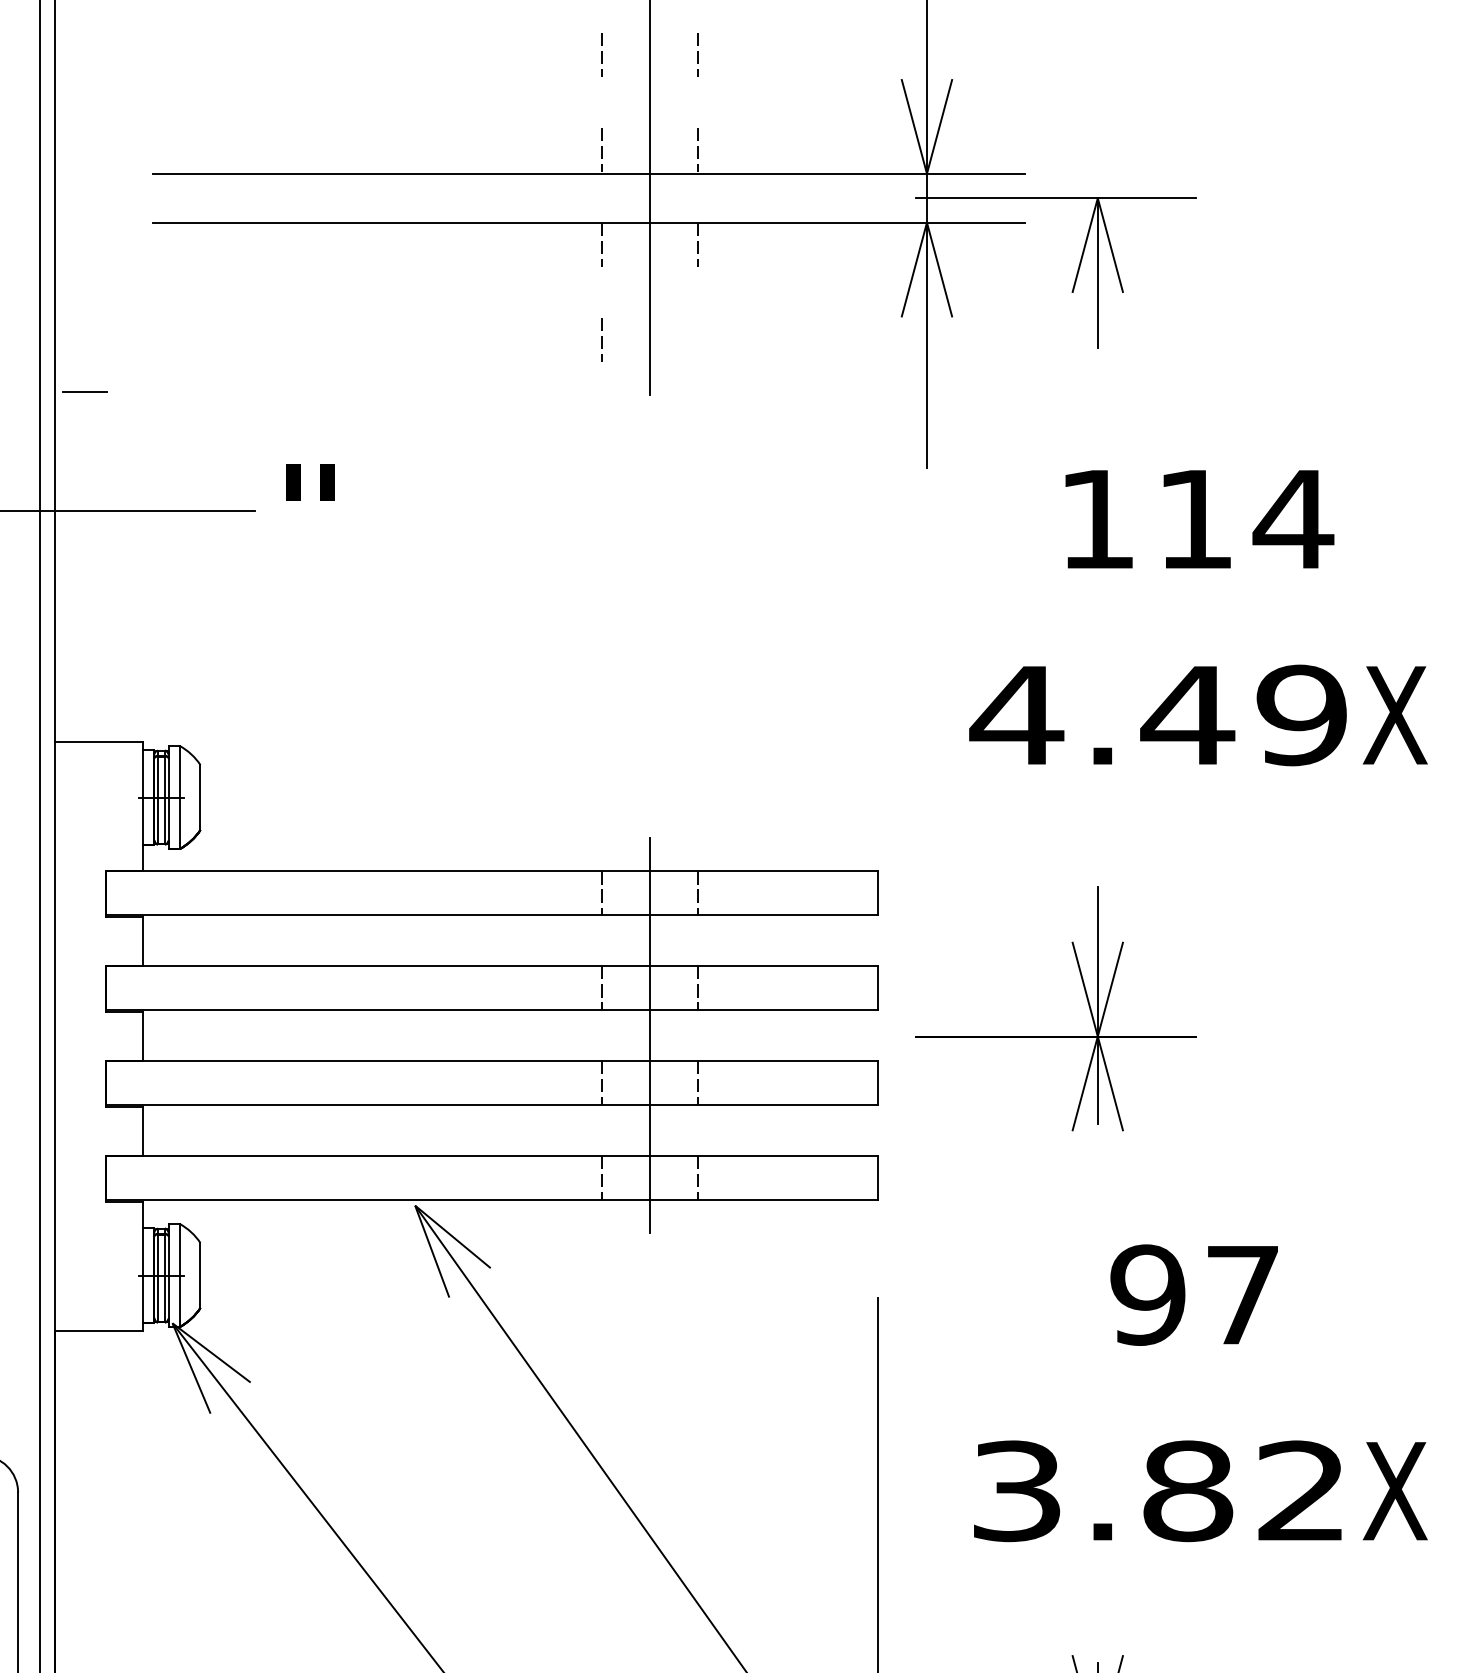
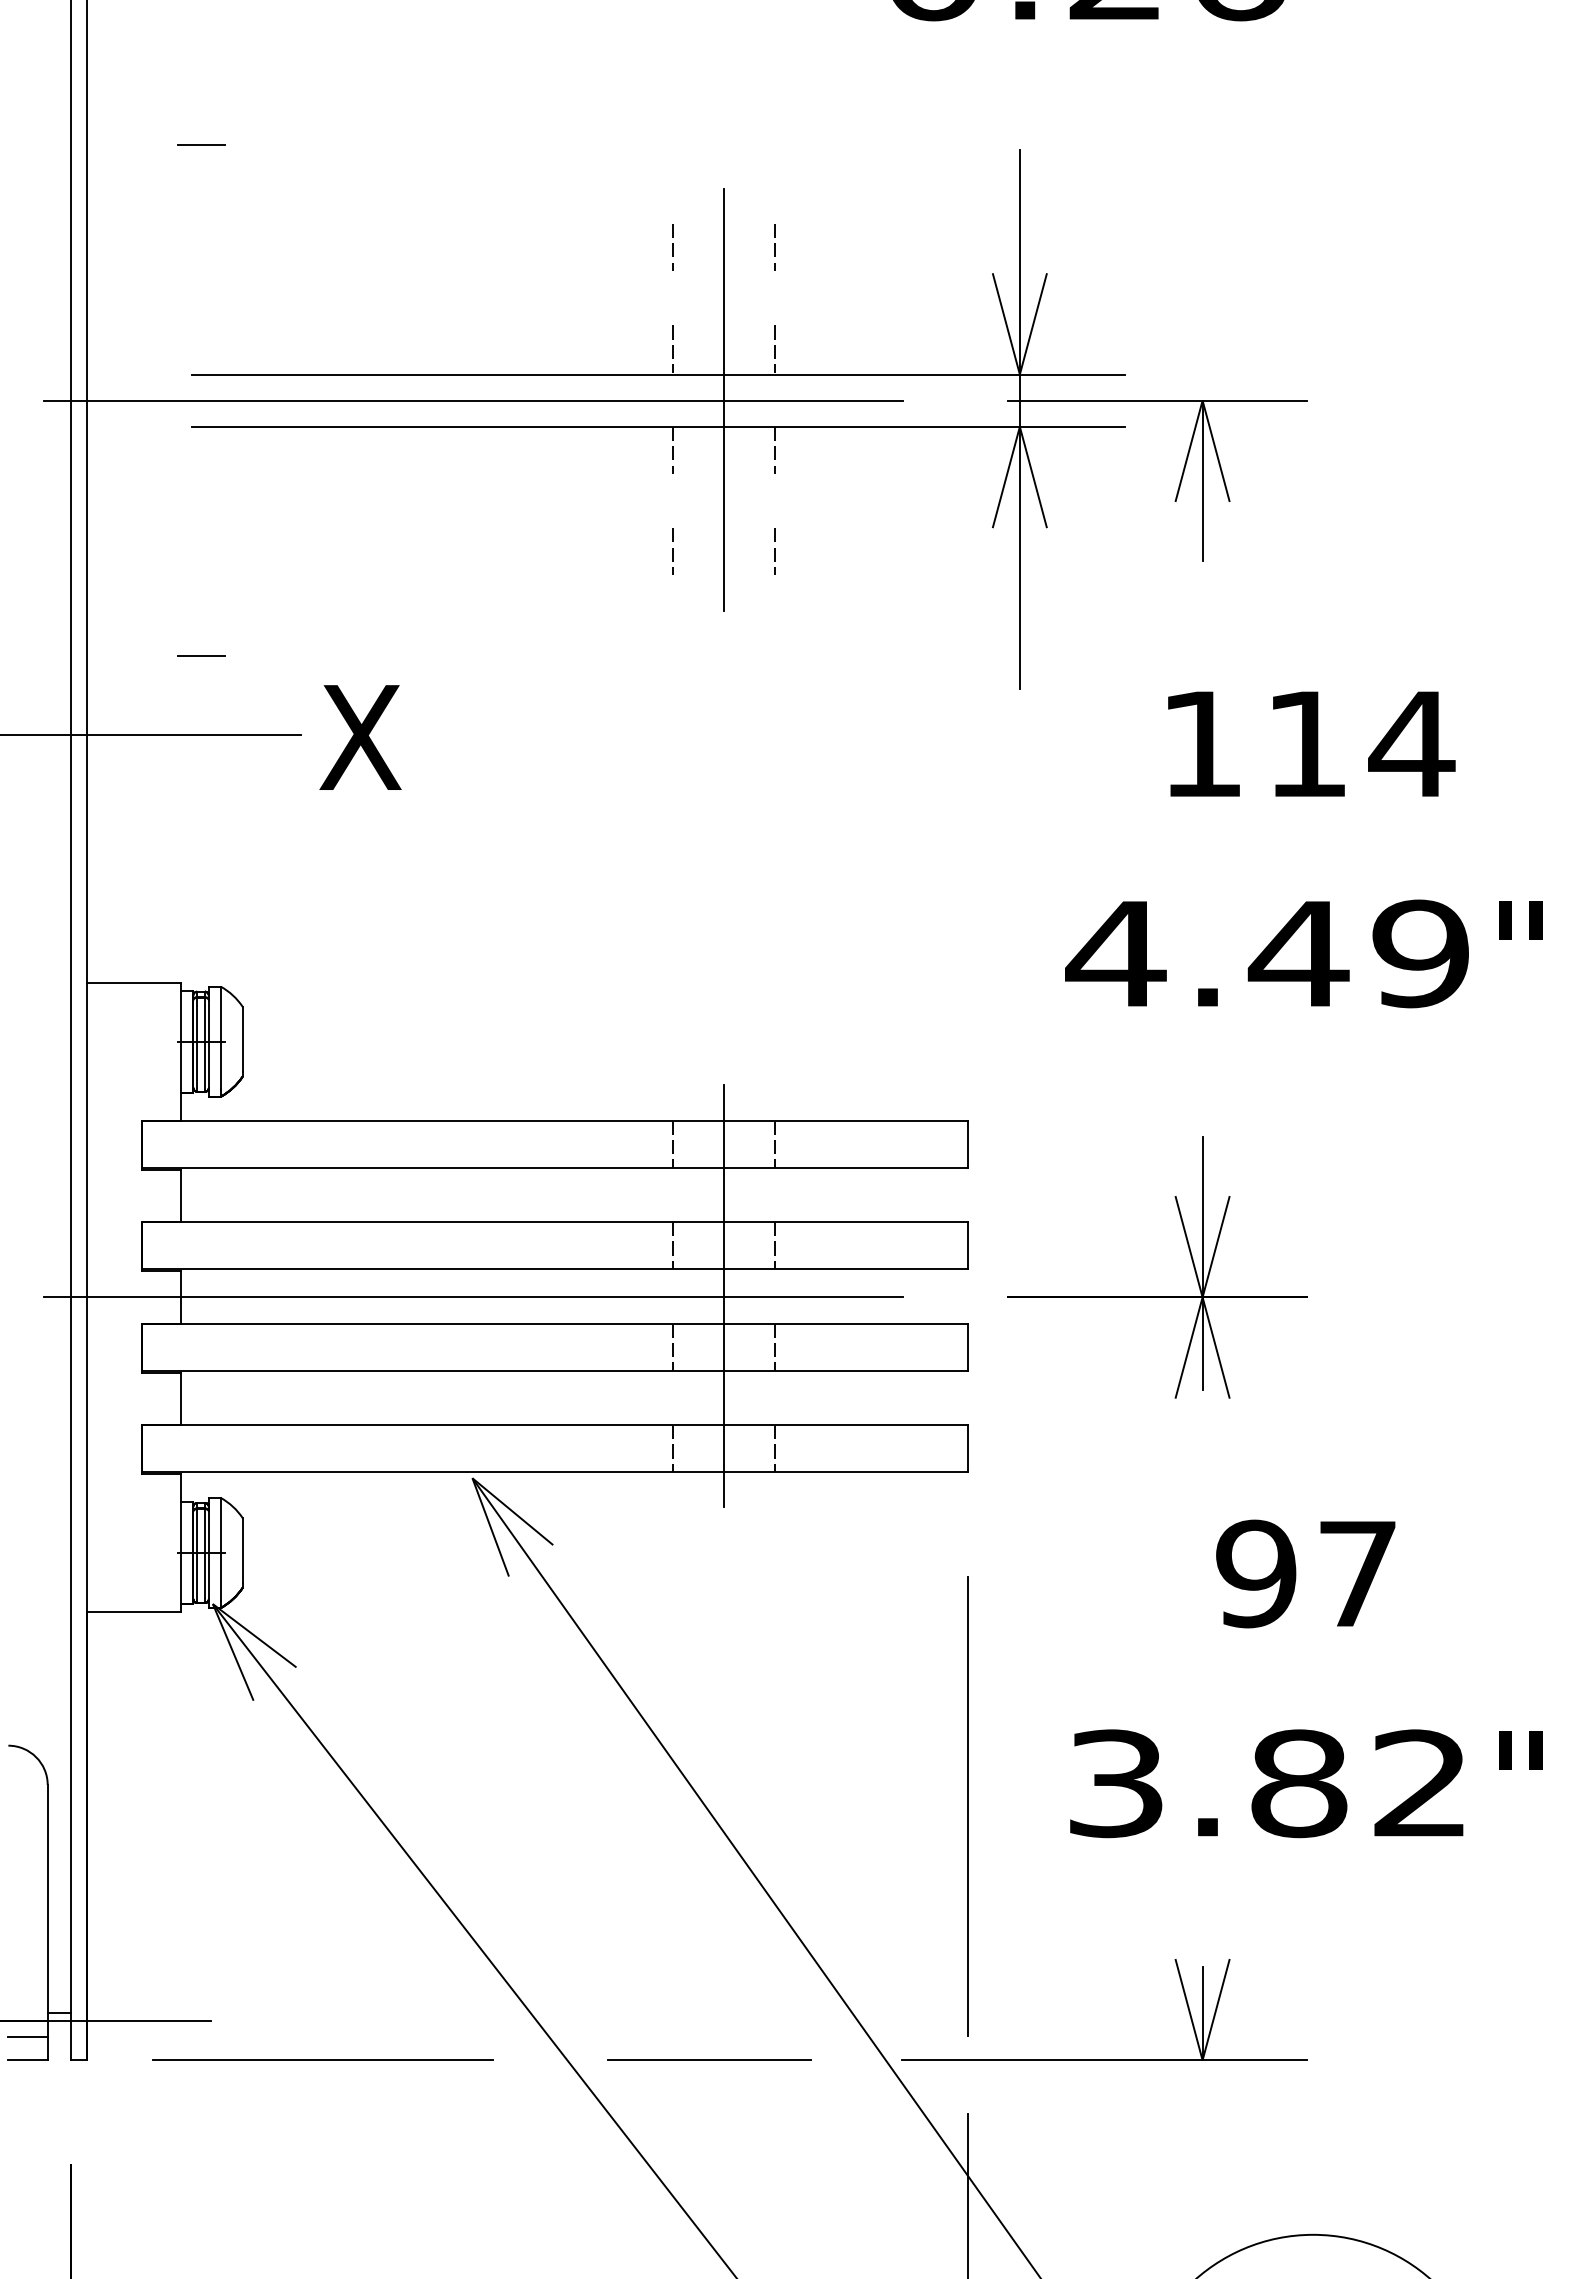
line: (416, 198) -> (473, 400), added
line: (697, 339) -> (774, 551), added
line: (85, 391) -> (201, 655), moved
text: (310, 513) -> (360, 737), " -> X
text: (1395, 715) -> (1520, 953), X -> "
line: (416, 1036) -> (473, 1297), added
text: (1395, 1491) -> (1520, 1783), X -> "

